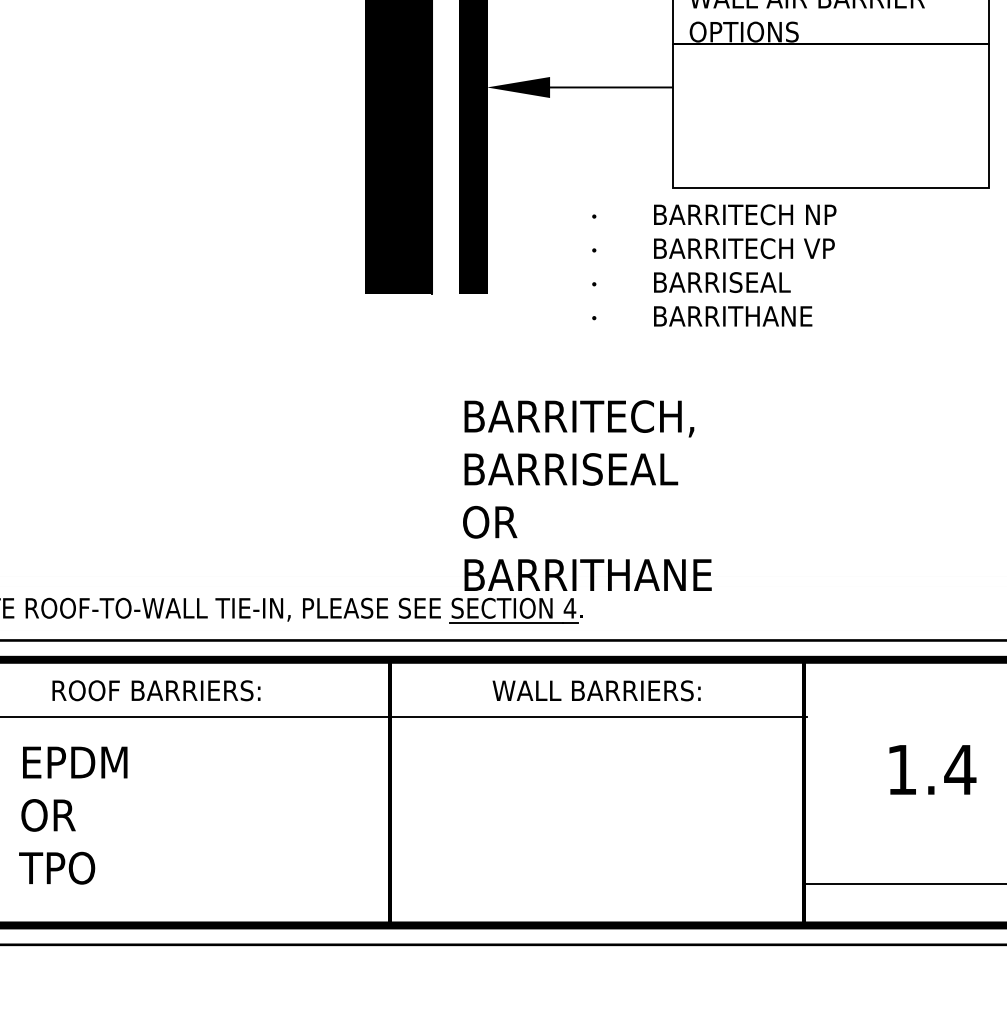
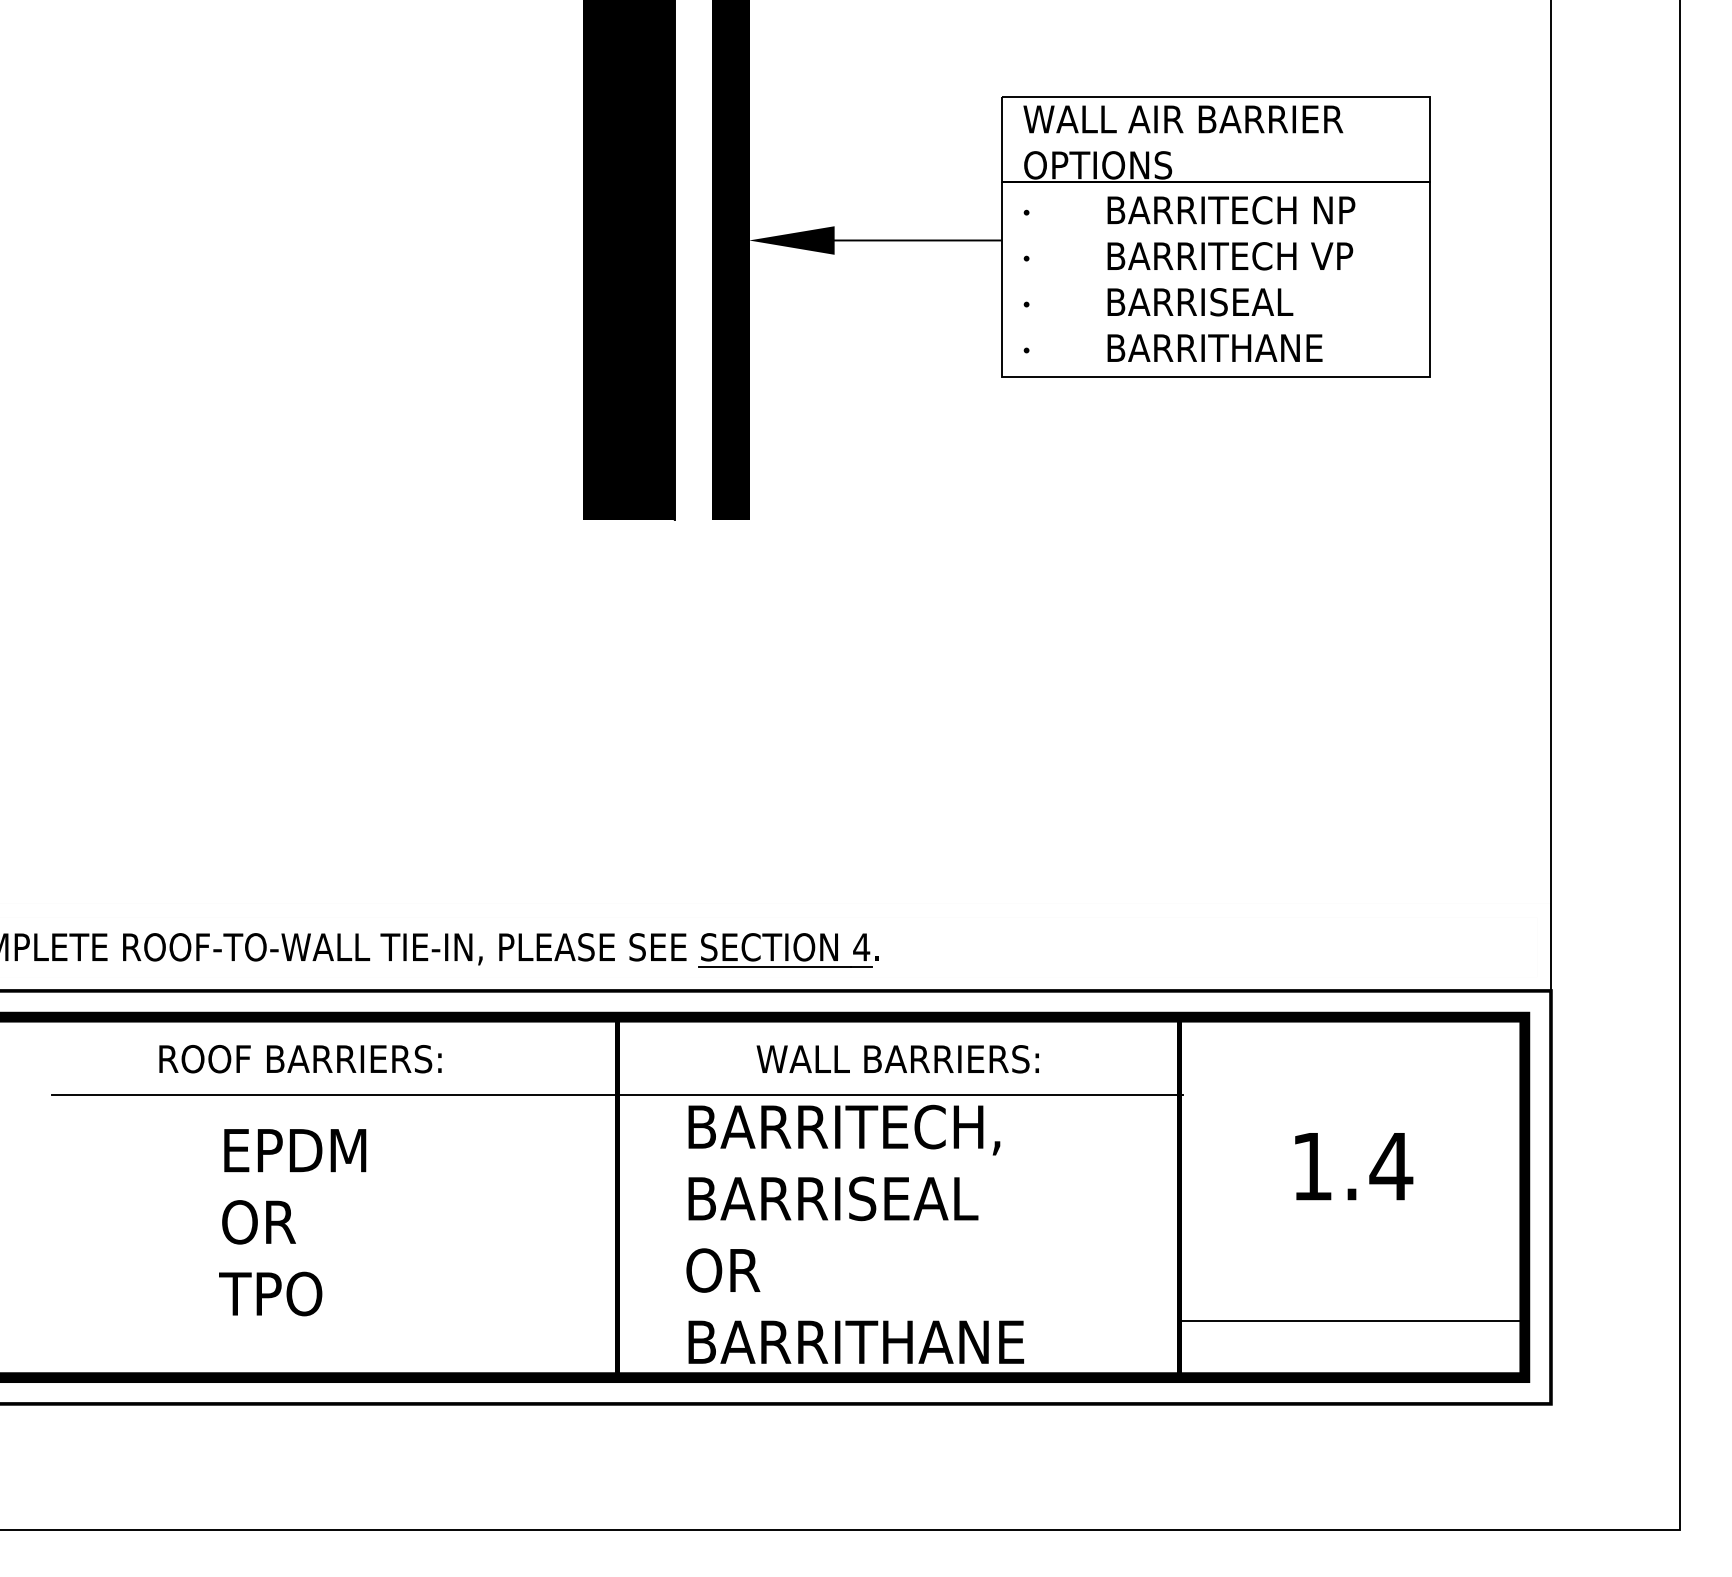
text: (714, 265) -> (1189, 278), moved
text: (586, 494) -> (854, 1233), moved
text: (73, 815) -> (292, 1222), moved

